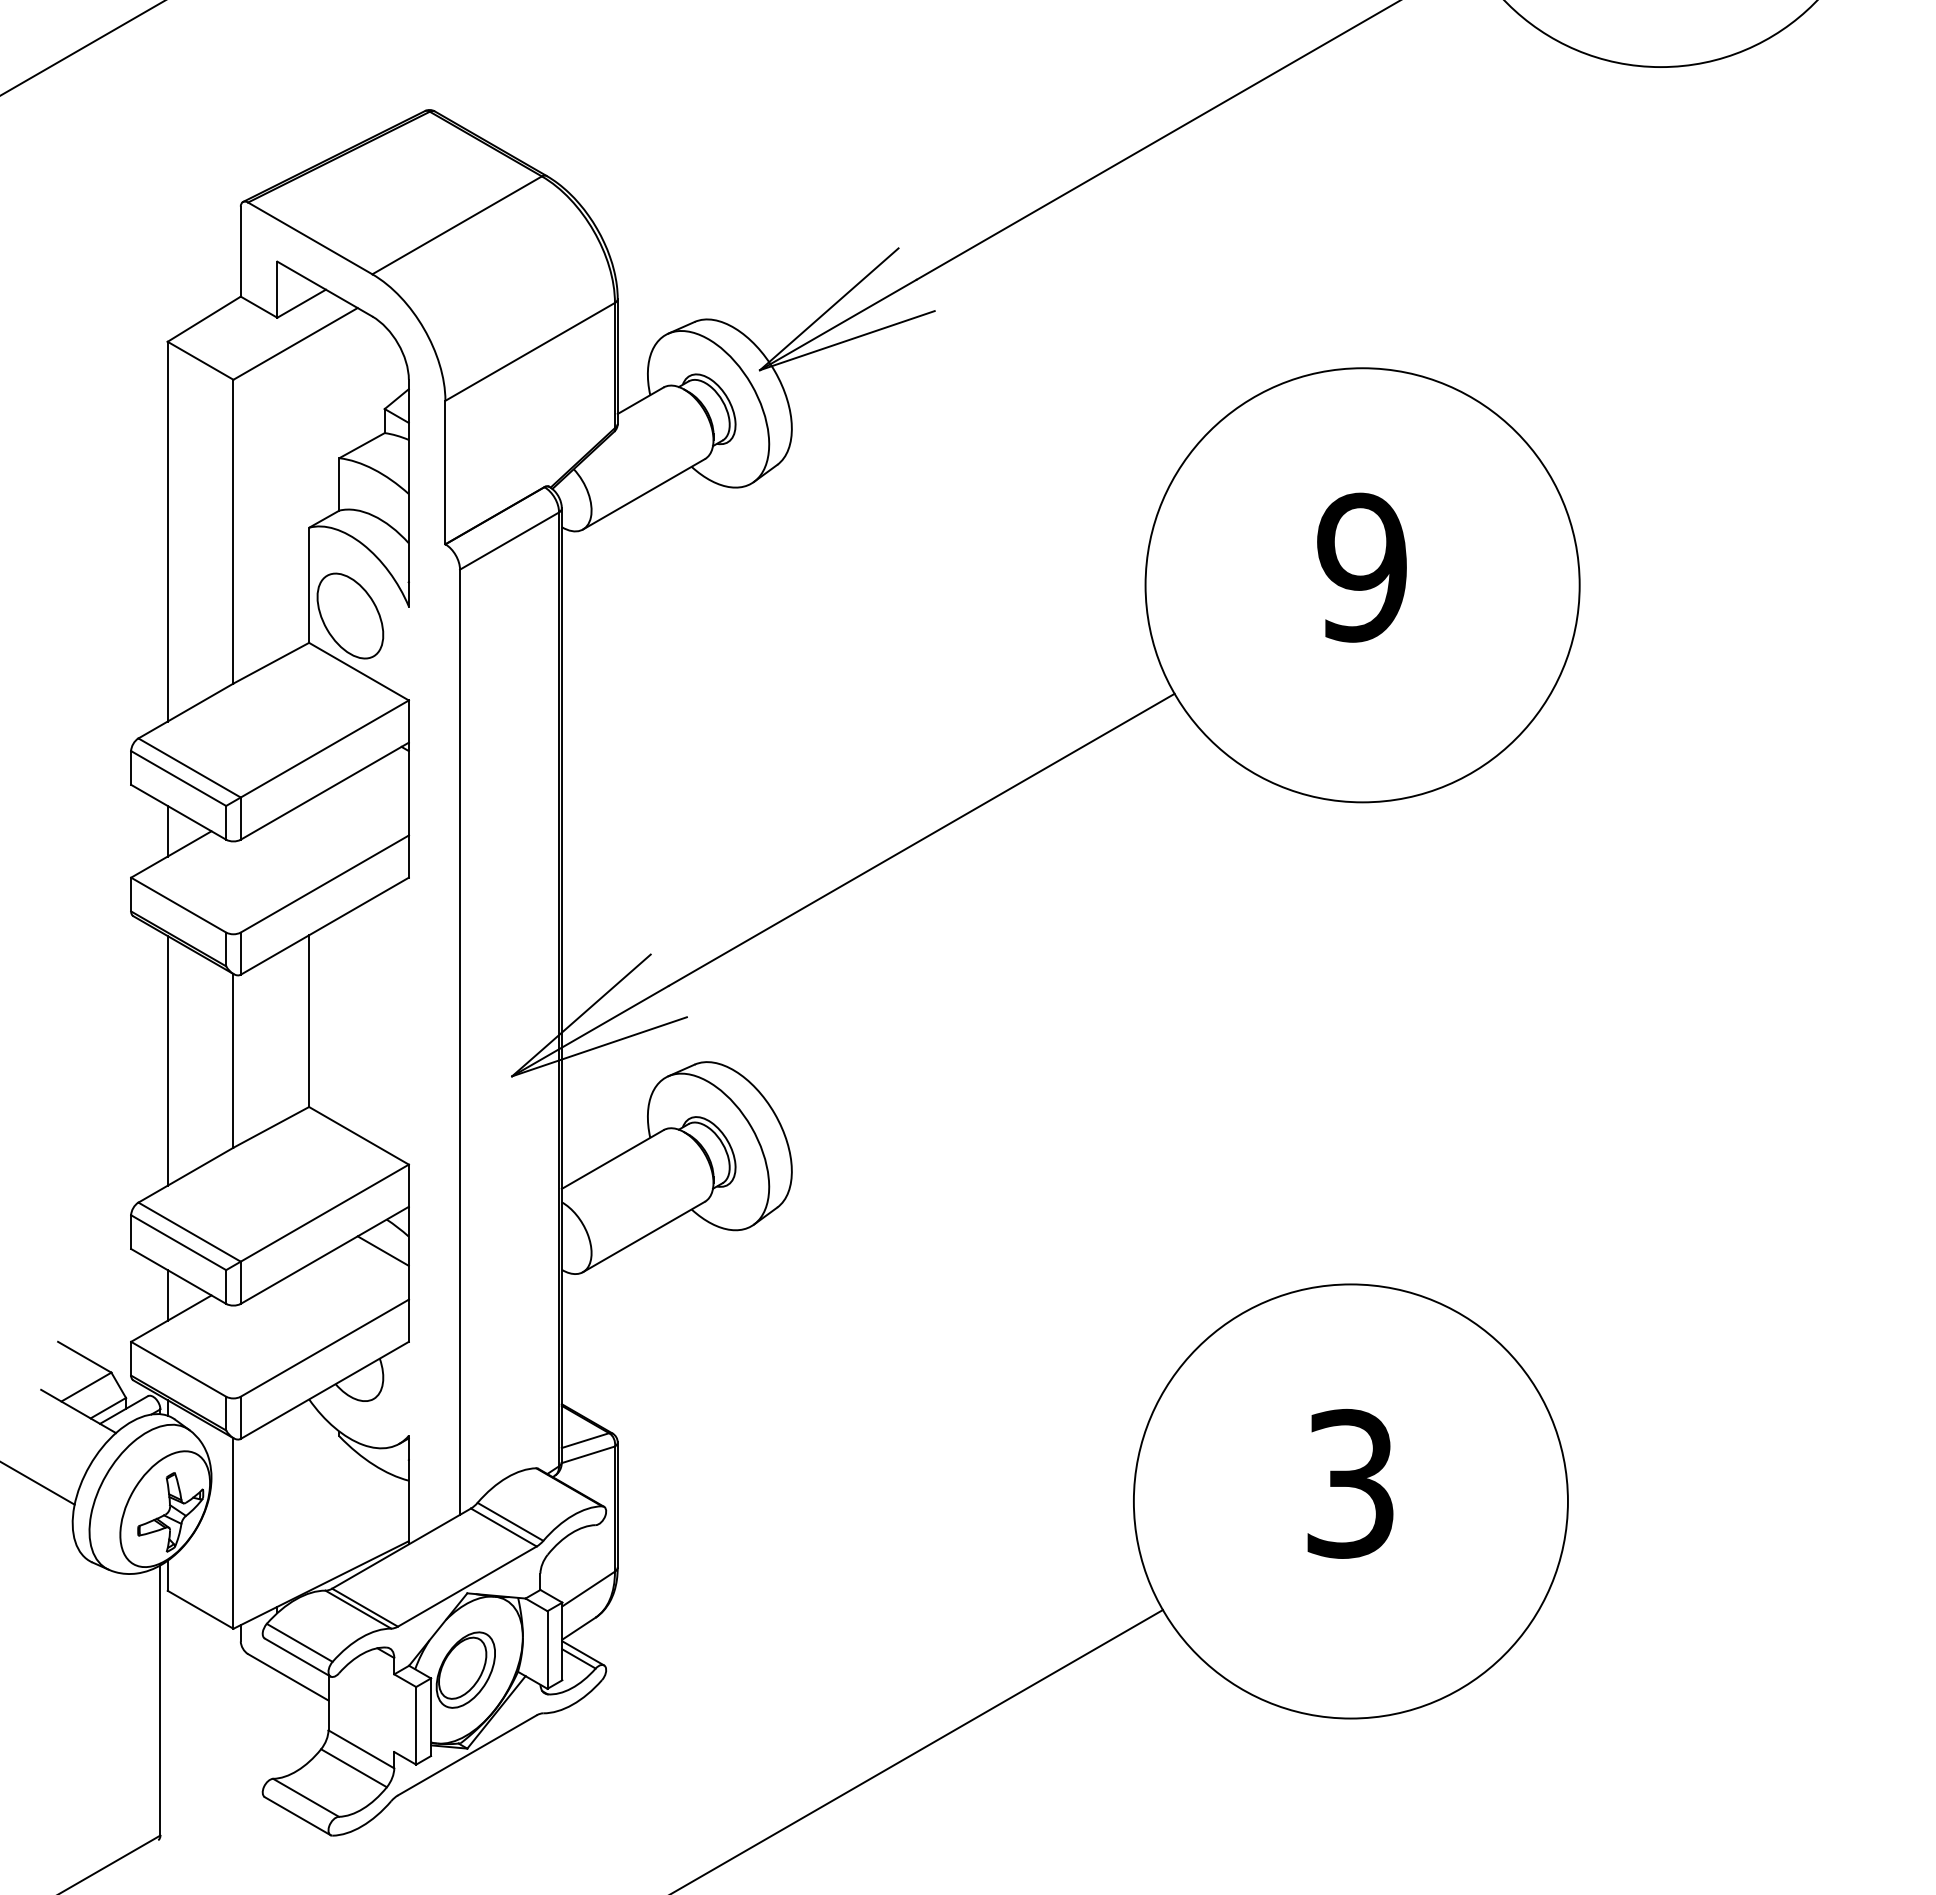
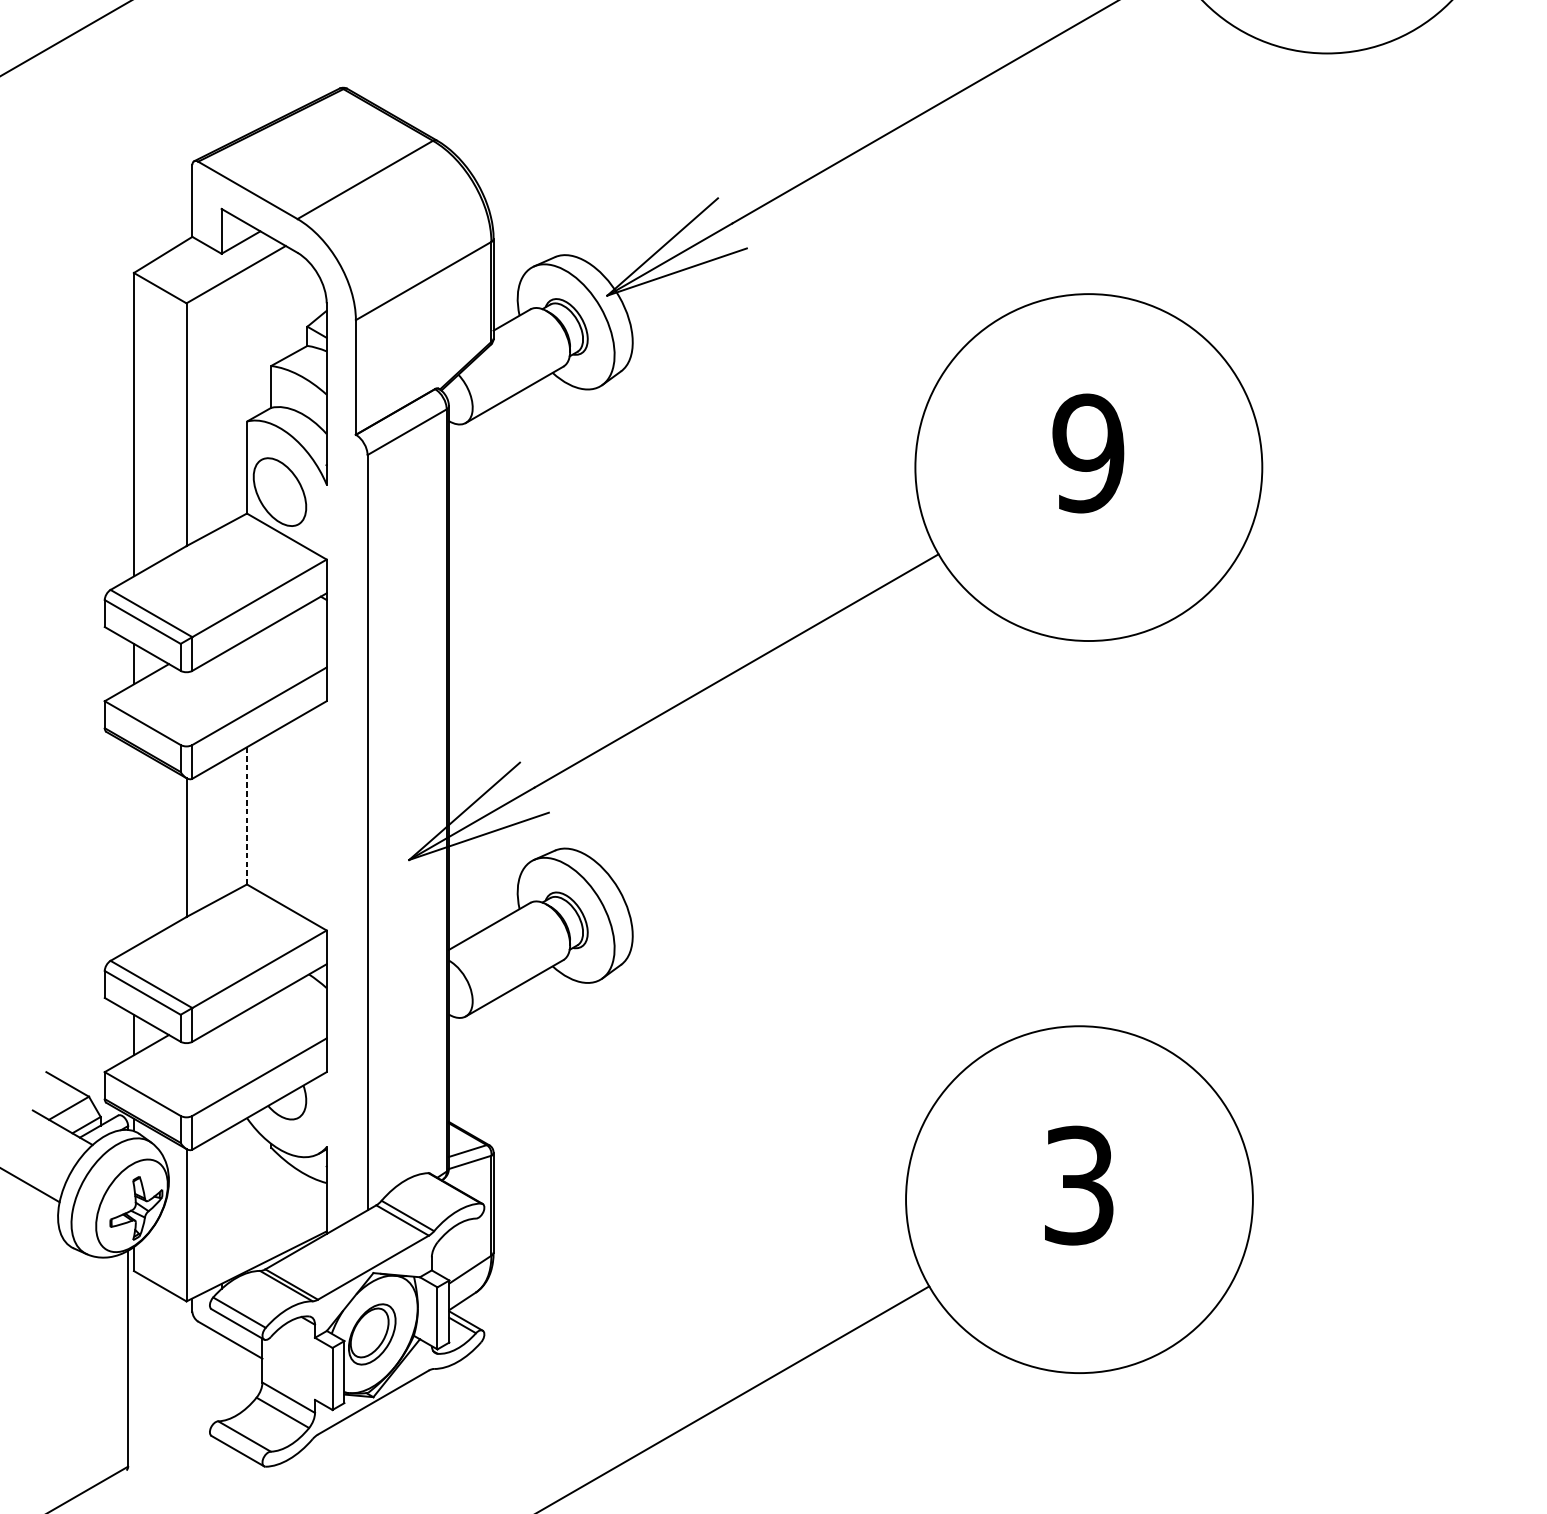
line: (309, 1021) -> (247, 816), solid -> dashed
line: (167, 1060) -> (133, 847), removed
line: (382, 1250) -> (305, 999), removed

